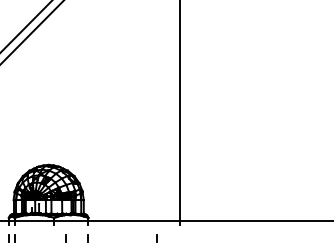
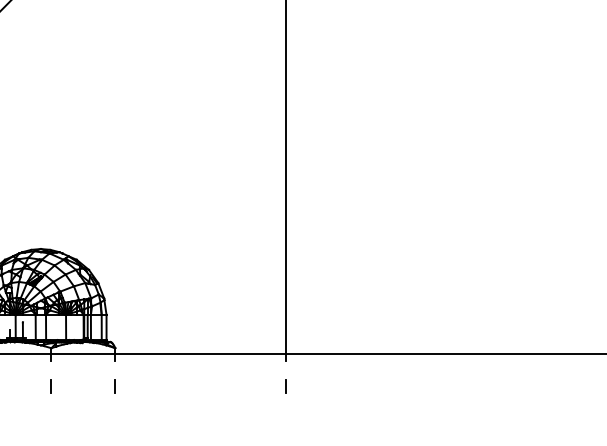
line: (65, 238) -> (49, 386), moved
line: (156, 238) -> (285, 386), moved

